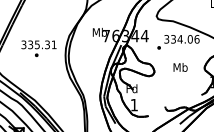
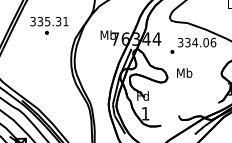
text: (39, 48) -> (49, 25), moved
text: (180, 66) -> (184, 72), moved

